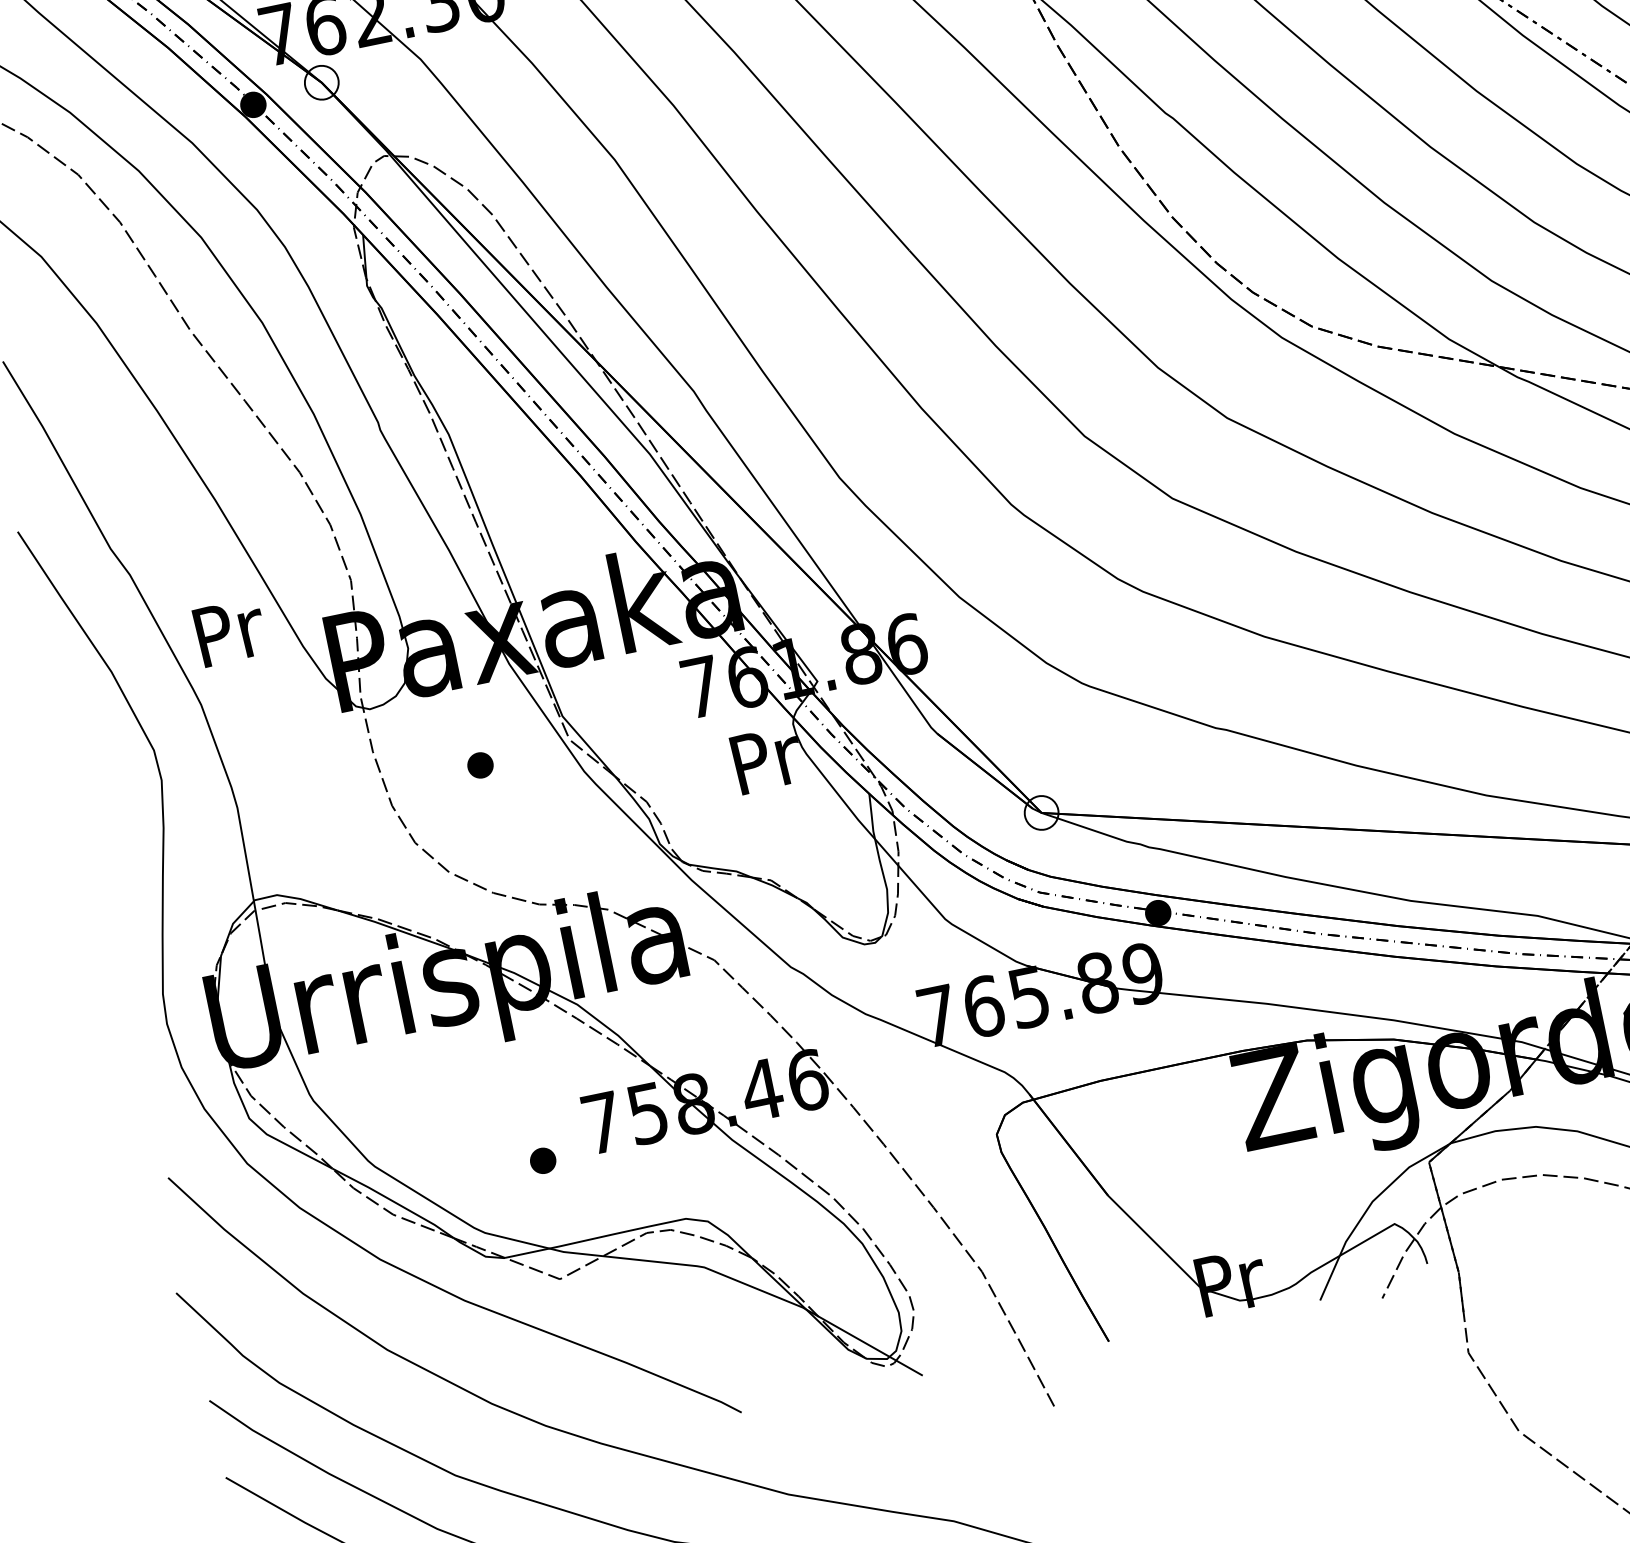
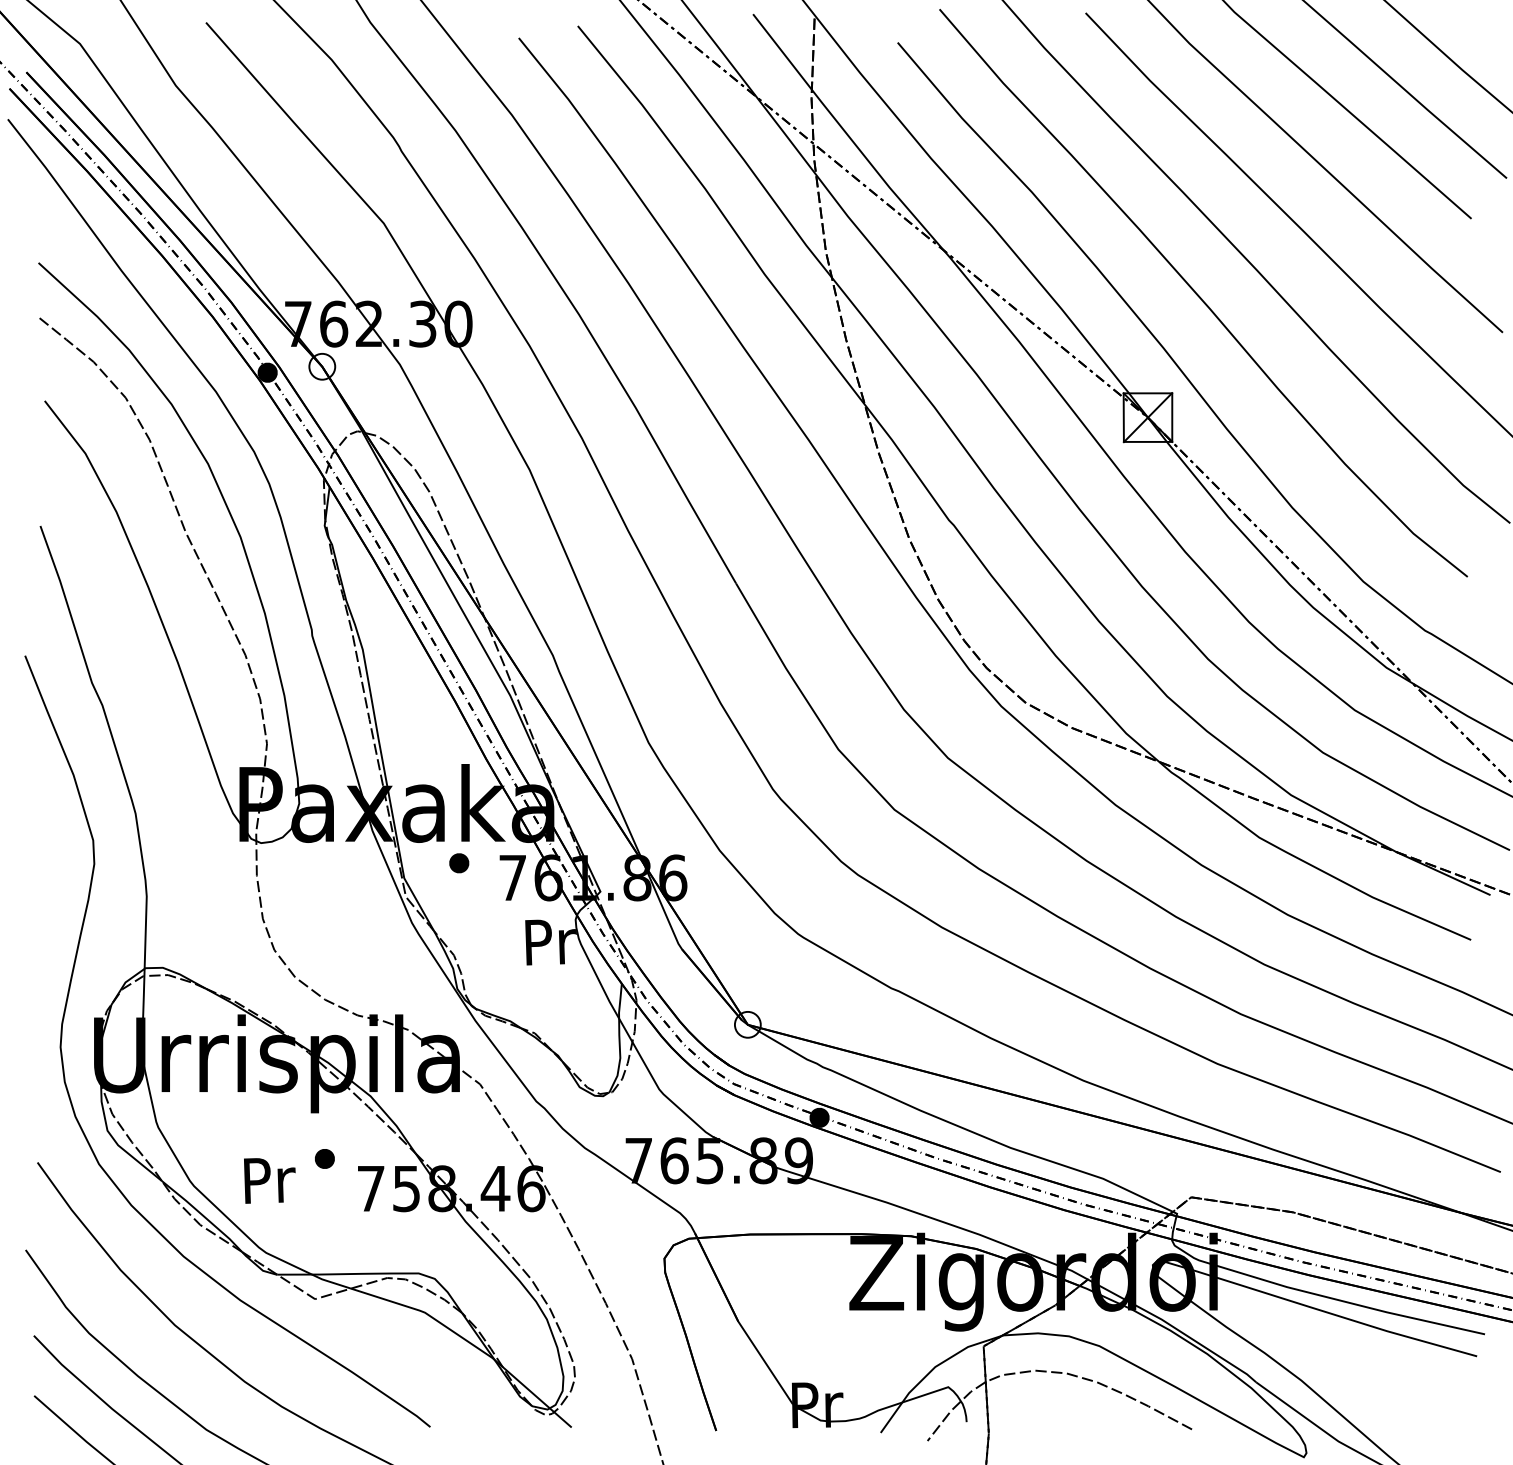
text: (230, 631) -> (269, 1180), moved
part: (480, 765) -> (459, 863), moved
part: (542, 1160) -> (324, 1158), moved

